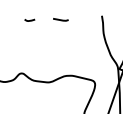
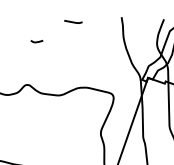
curve: (29, 20) -> (36, 41), moved

